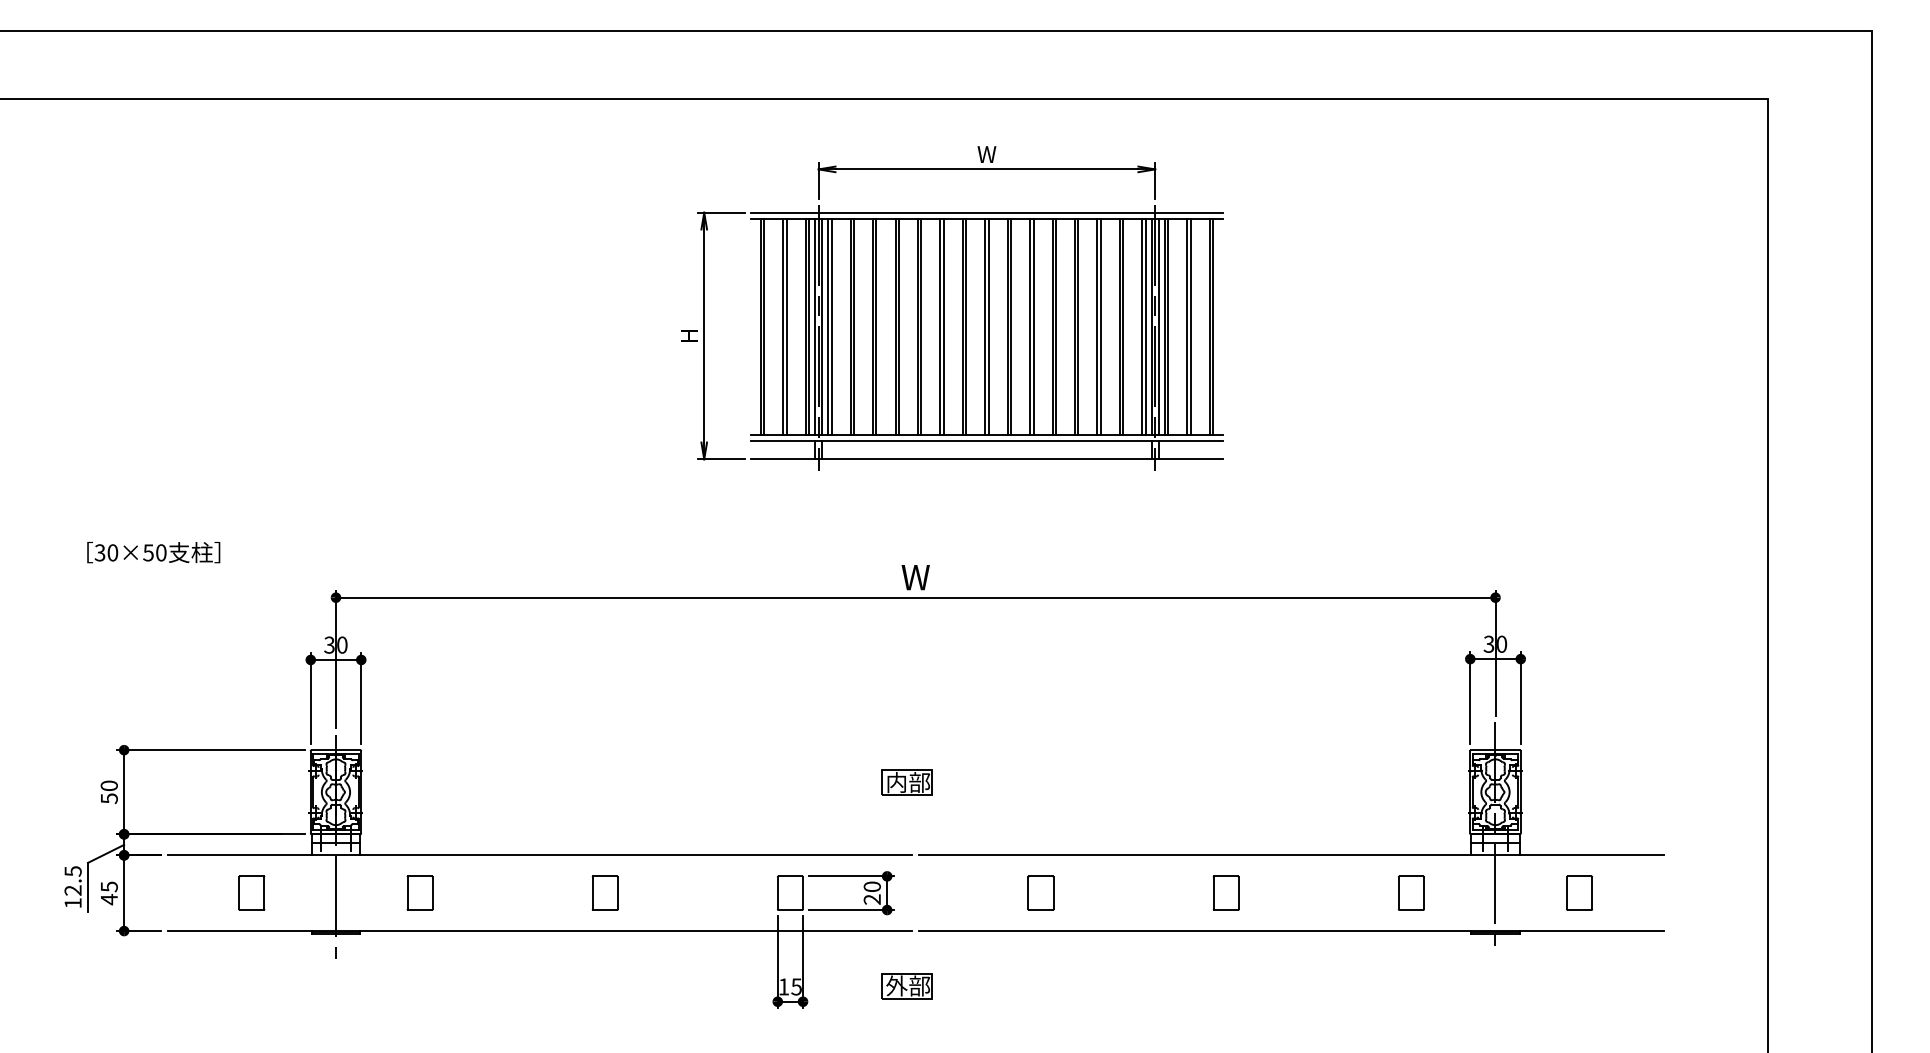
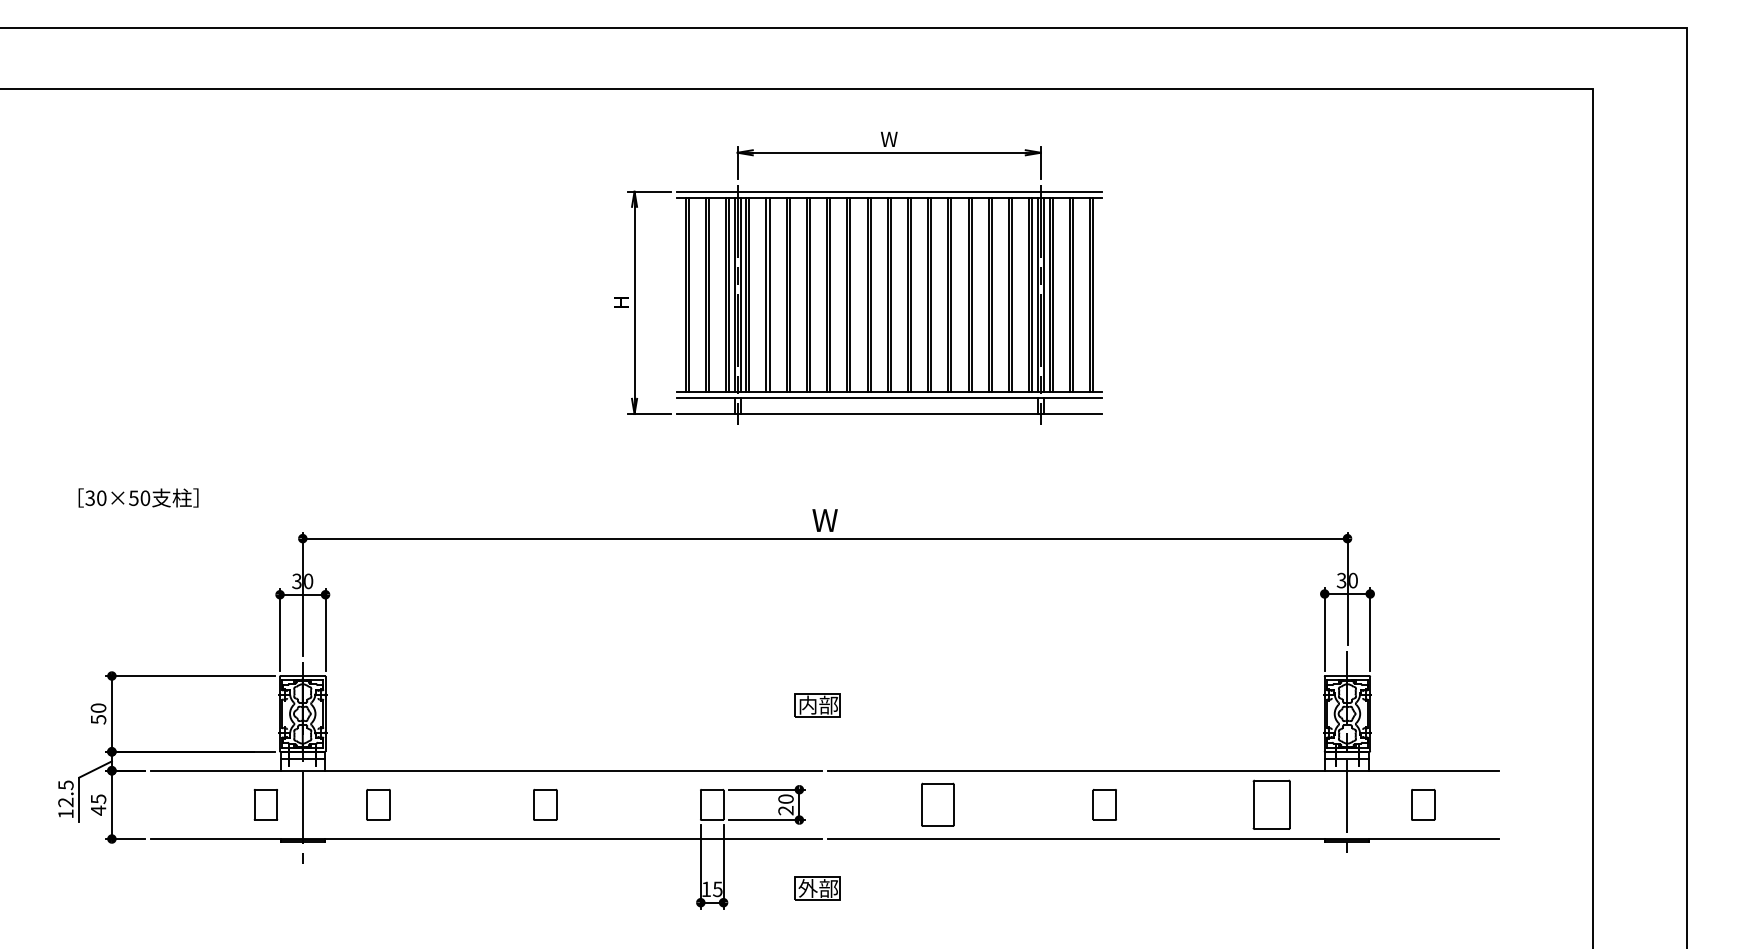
part: (251, 892) -> (265, 804), moved
part: (1041, 892) -> (938, 804), size x1.4
part: (1411, 892) -> (1271, 804), size x1.6

